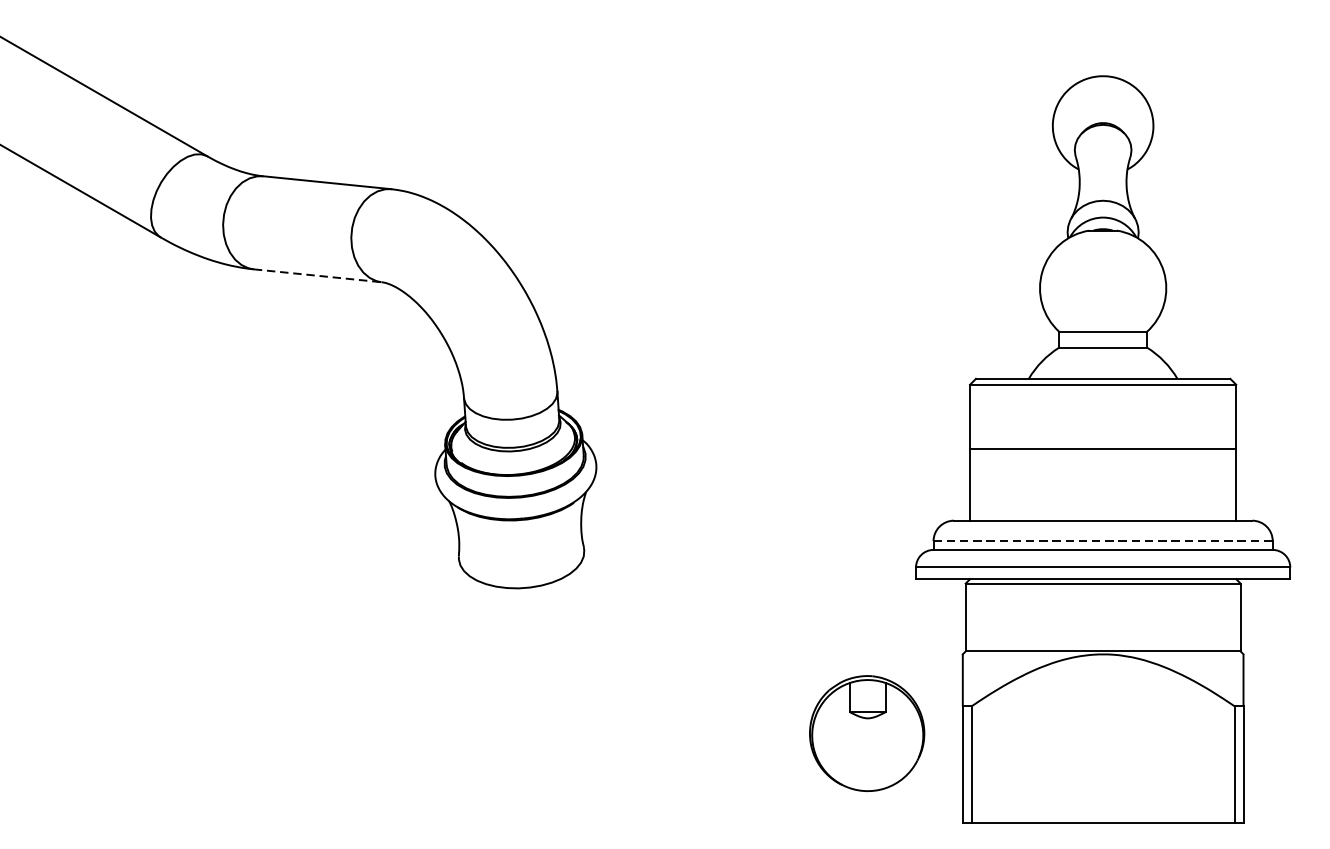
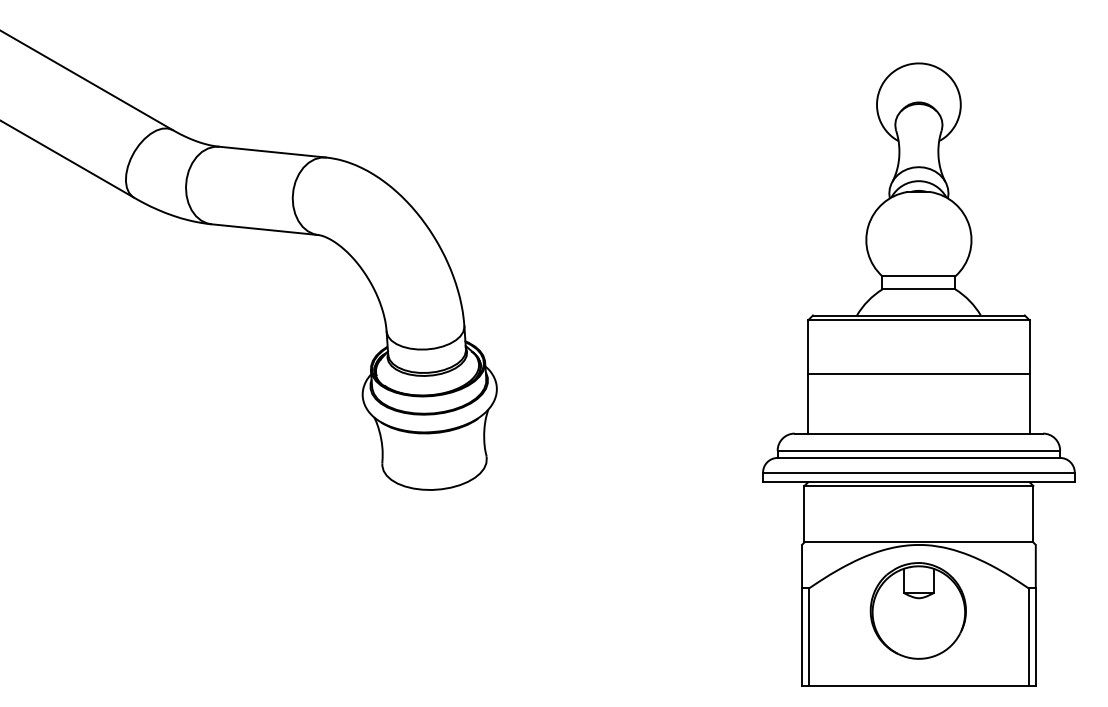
line: (317, 275) -> (264, 229), dashed -> solid
line: (1103, 540) -> (919, 450), dashed -> solid
part: (866, 733) -> (917, 610), moved

